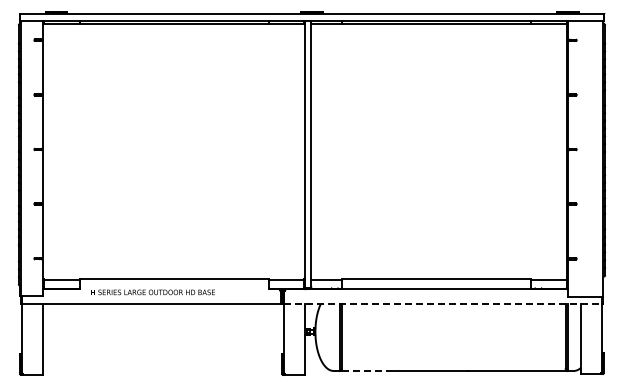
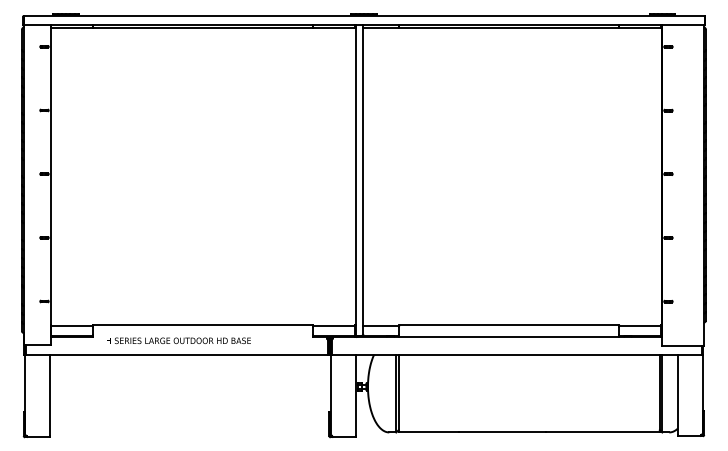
line: (442, 304) -> (516, 354), dashed -> solid
line: (367, 370) -> (428, 431), dashed -> solid

